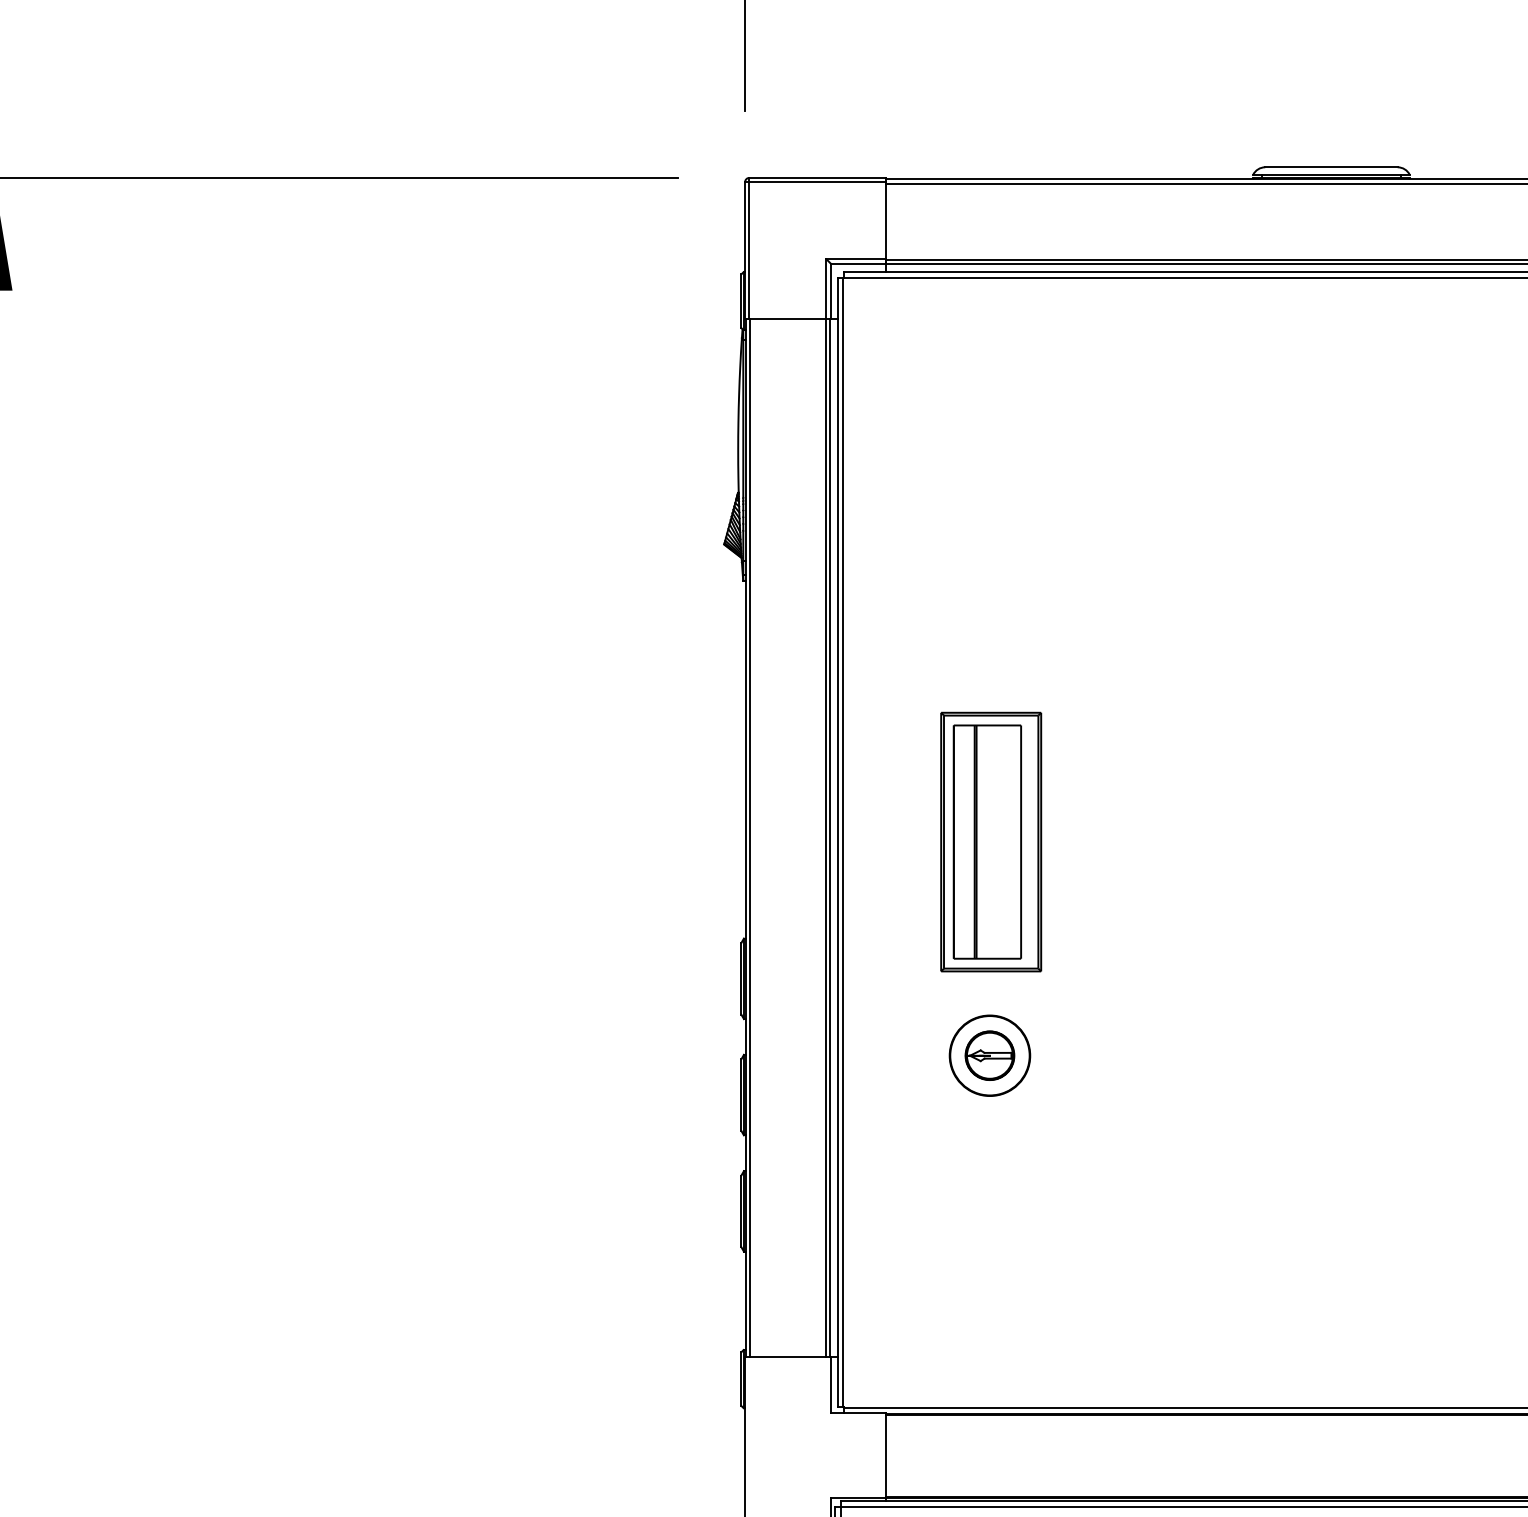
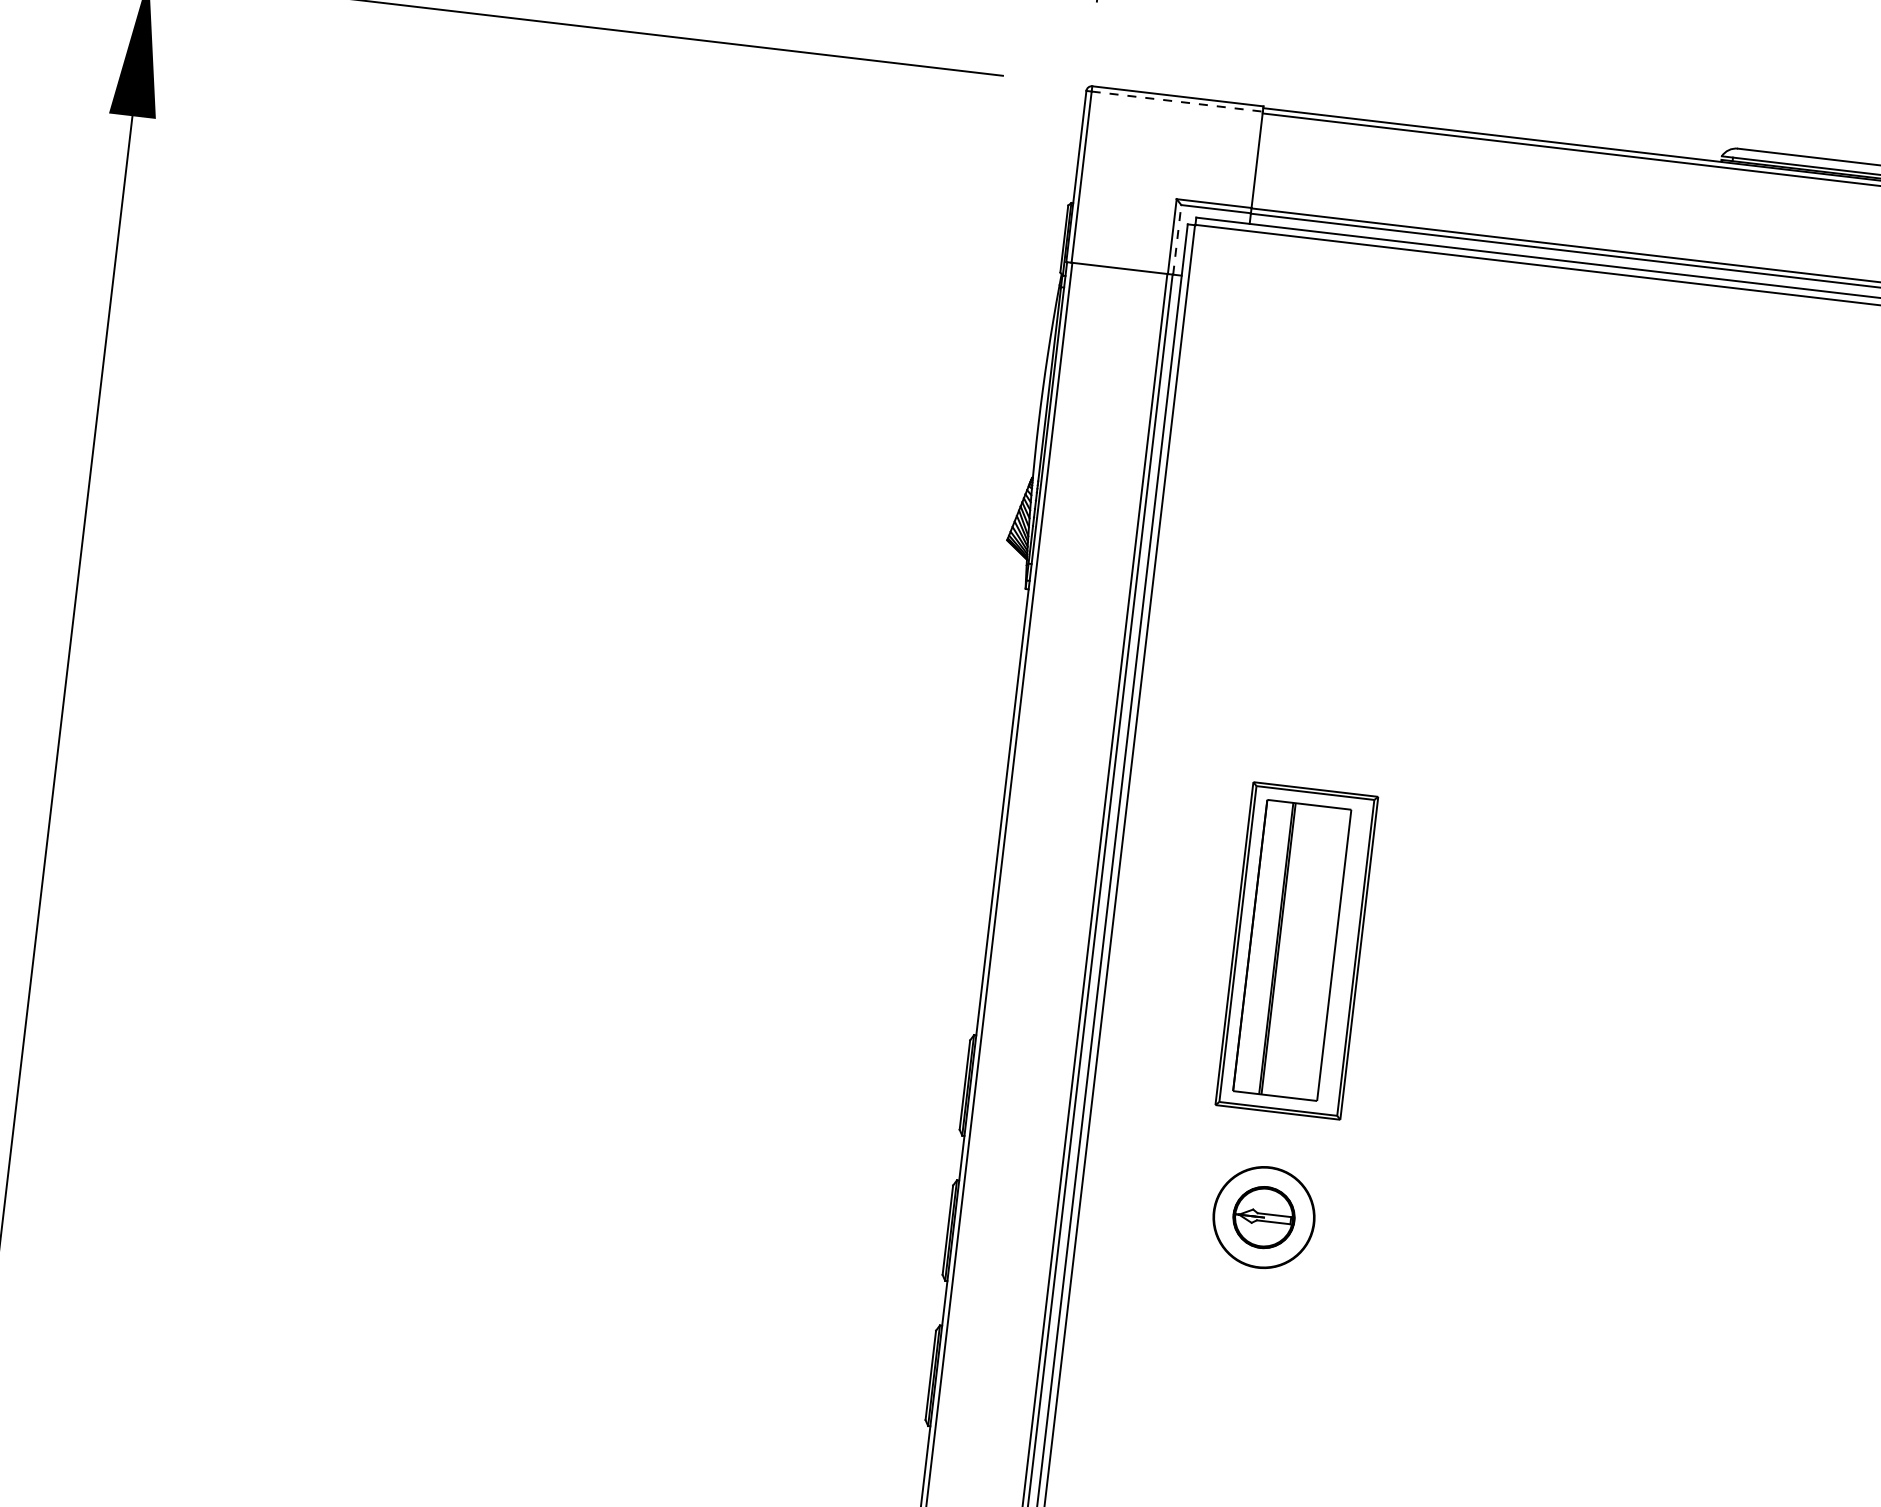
line: (817, 182) -> (1176, 101), solid -> dashed
line: (830, 291) -> (1177, 239), solid -> dashed

